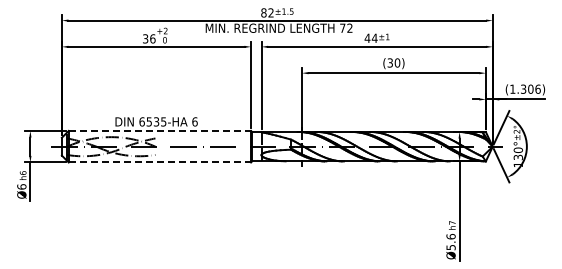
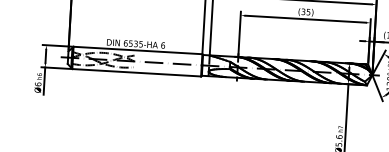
text: (397, 62) -> (308, 11), (30) -> (35)
line: (160, 130) -> (138, 50), dashed -> solid
line: (160, 162) -> (137, 72), dashed -> solid

